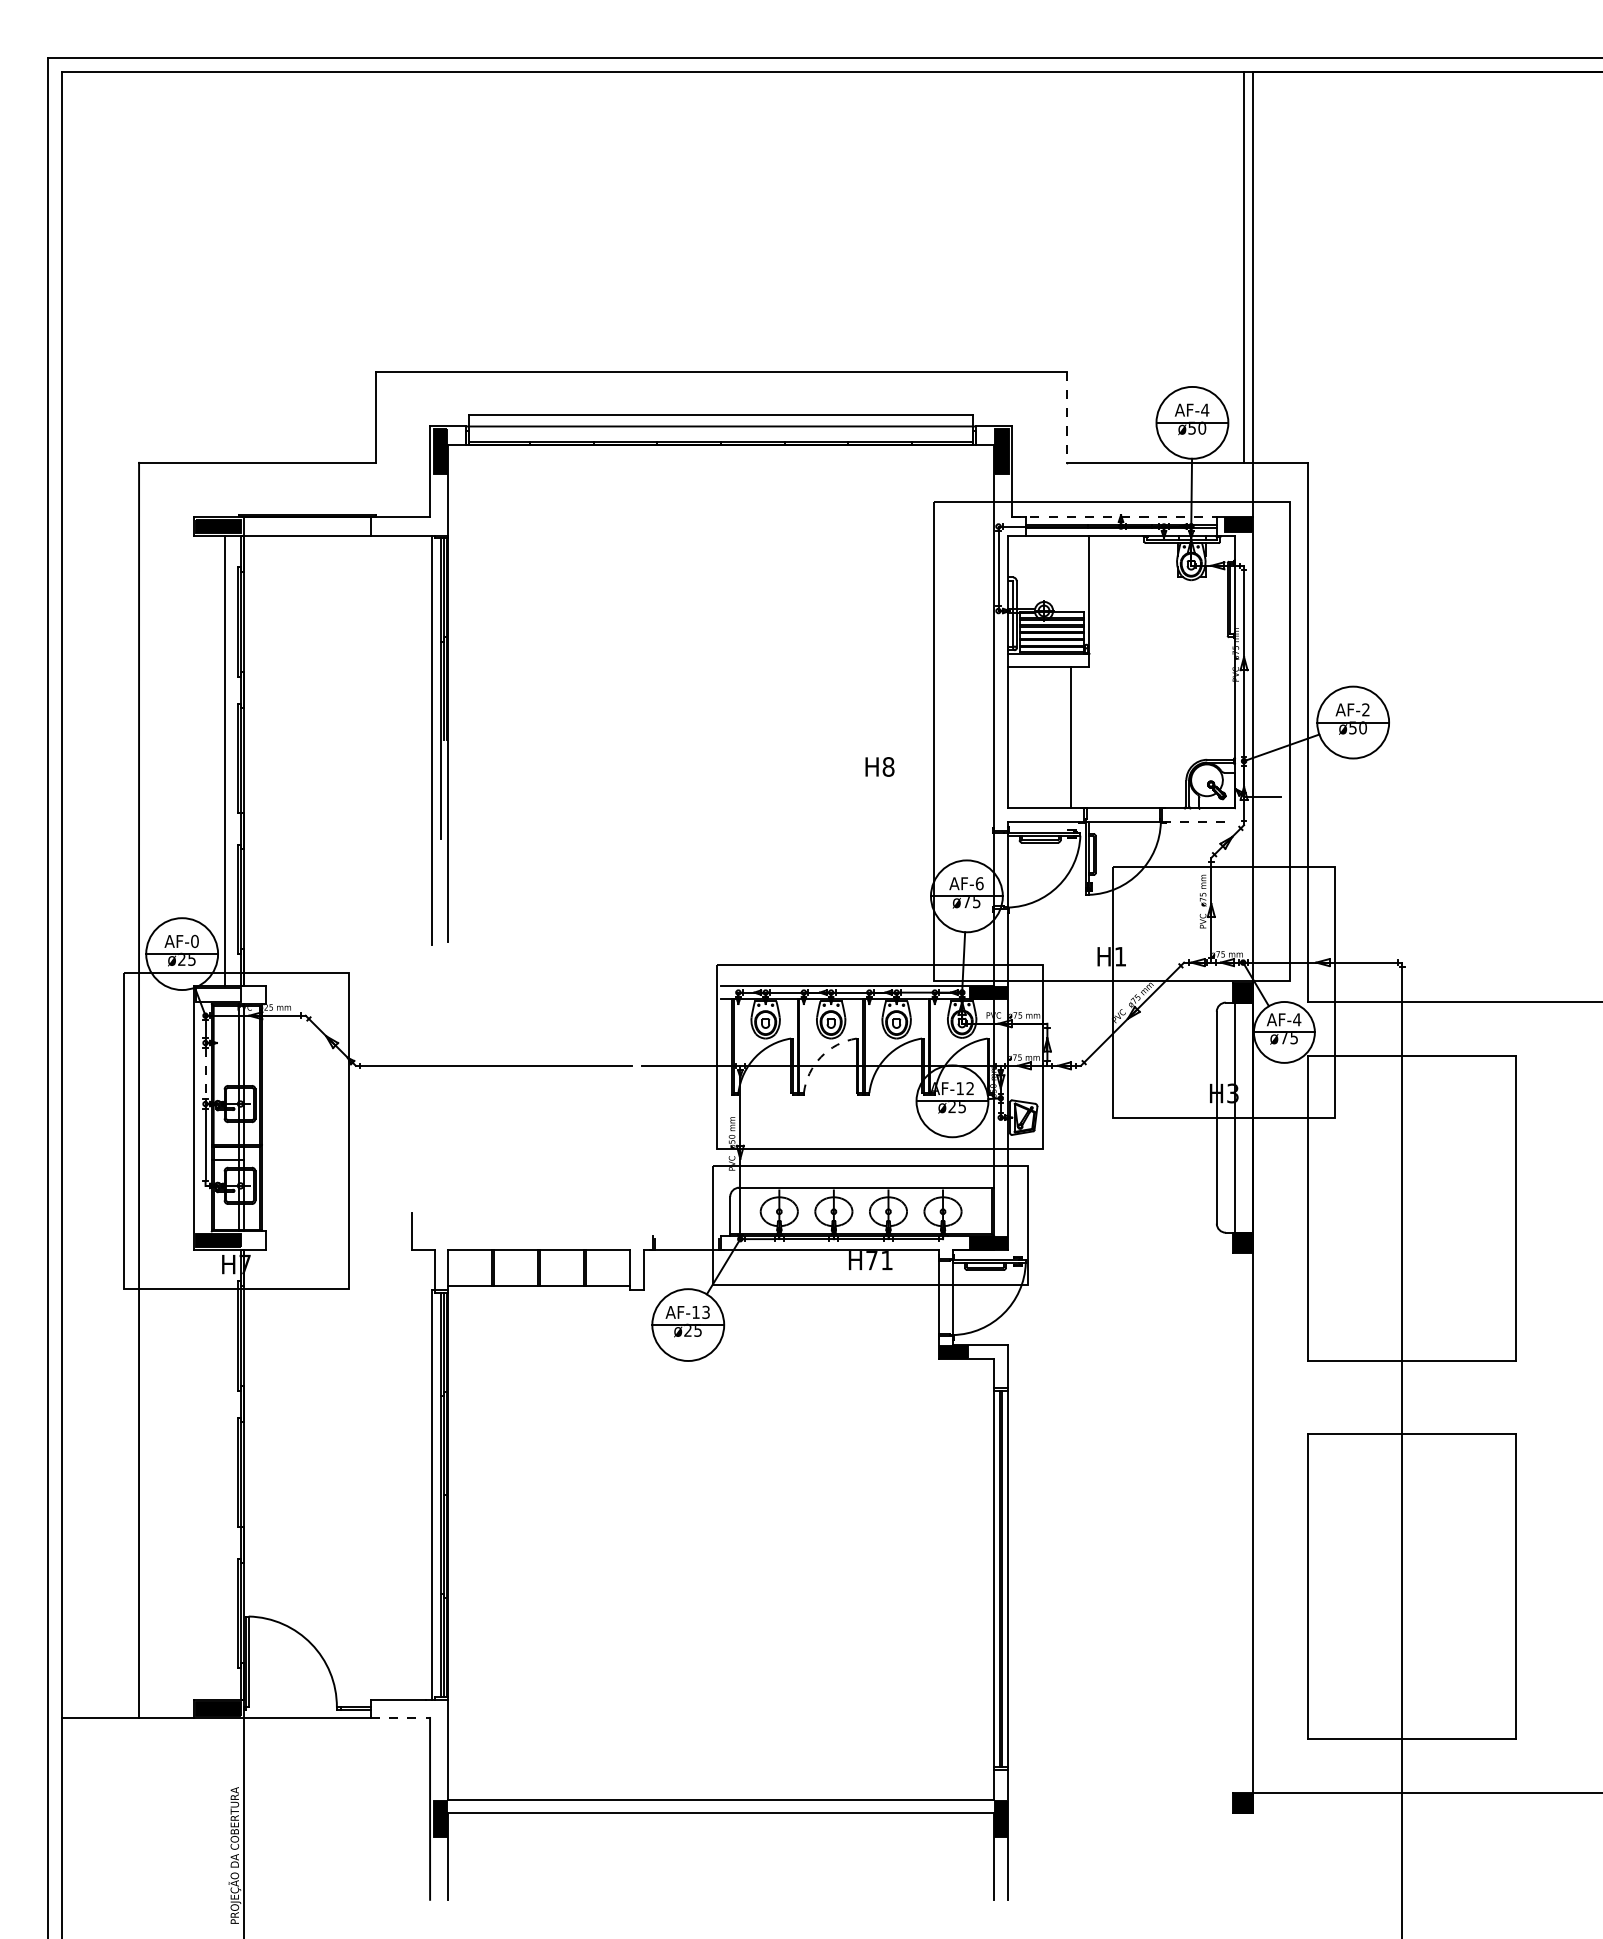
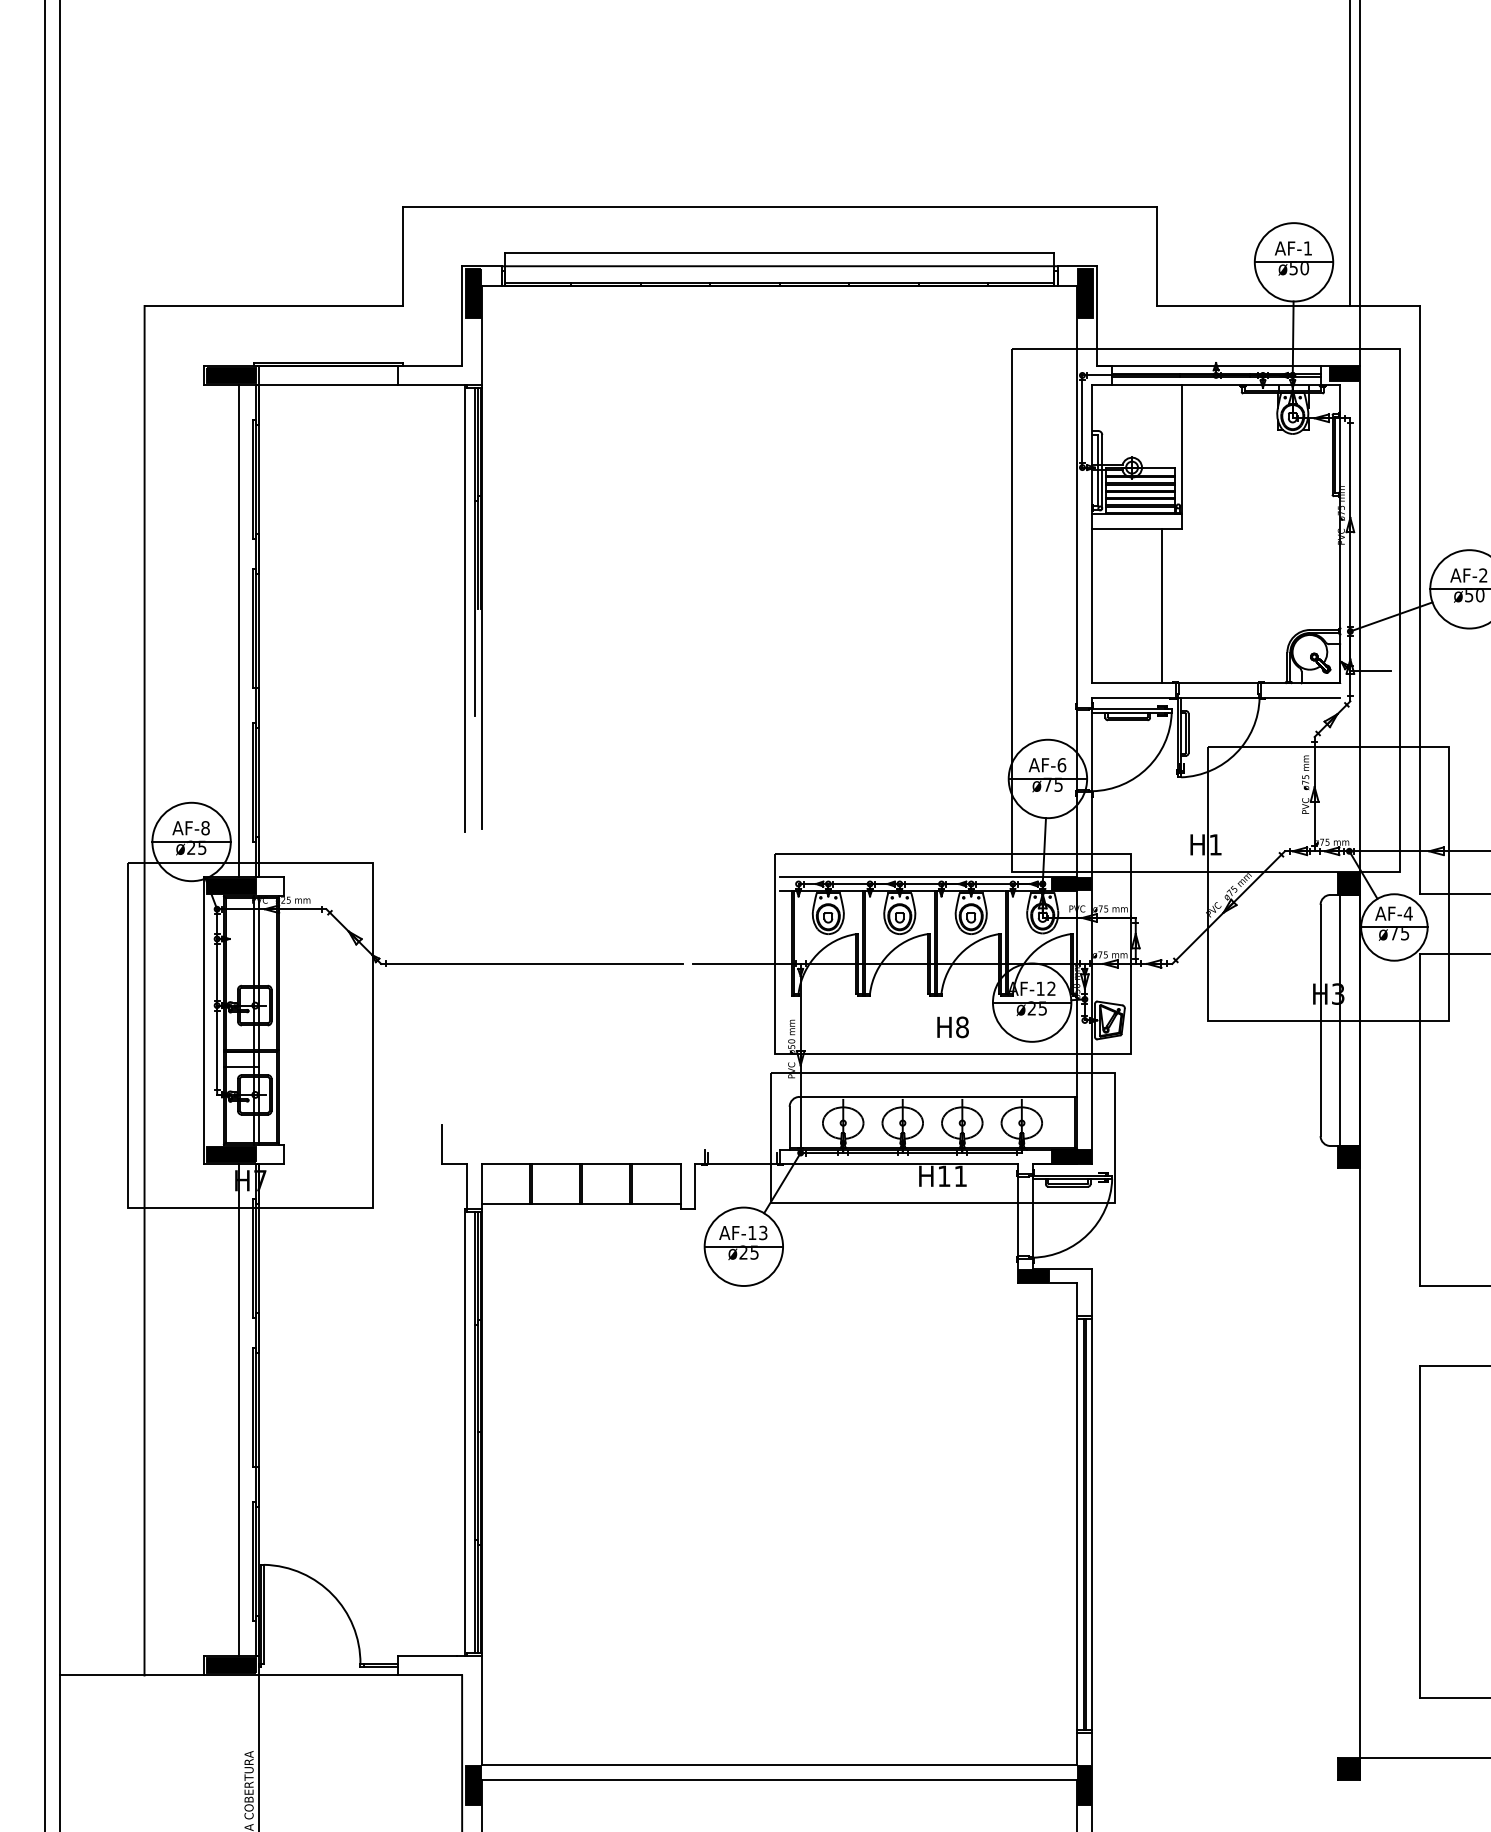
text: (1205, 409) -> (1308, 247), AF-4 -> AF-1
line: (1066, 417) -> (1156, 256), dashed -> solid
line: (1114, 517) -> (1208, 365), dashed -> solid
text: (879, 766) -> (952, 1026), moved
line: (1198, 822) -> (1300, 698), dashed -> solid
text: (194, 941) -> (205, 828), AF-0 -> AF-8
fill: (218, 994) -> (231, 886), added
arc: (821, 1057) -> (889, 954), dashed -> solid
line: (205, 1073) -> (217, 972), dashed -> solid
text: (871, 1260) -> (943, 1176), H71 -> H11
line: (225, 1474) -> (238, 1409), added
line: (400, 1717) -> (429, 1675), dashed -> solid

